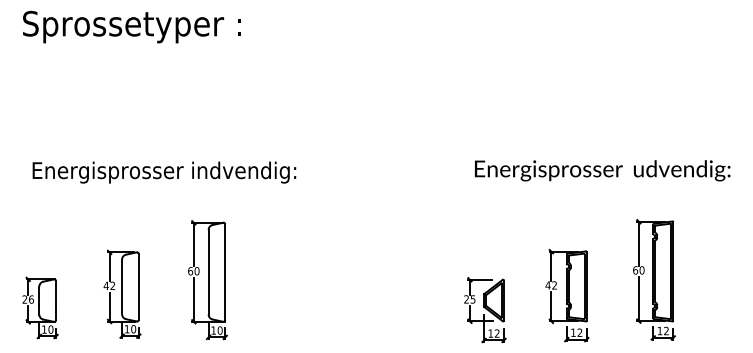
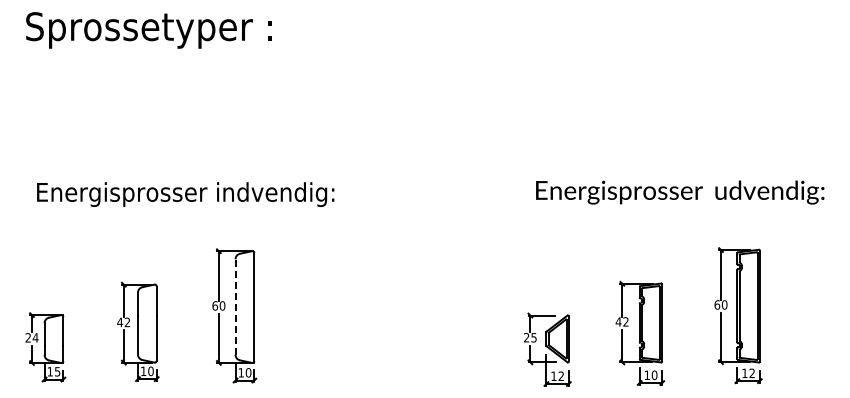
line: (208, 272) -> (235, 307), solid -> dashed
text: (31, 299) -> (35, 337), 26 -> 24
text: (50, 329) -> (57, 371), 10 -> 15
text: (579, 332) -> (654, 375), 12 -> 10

